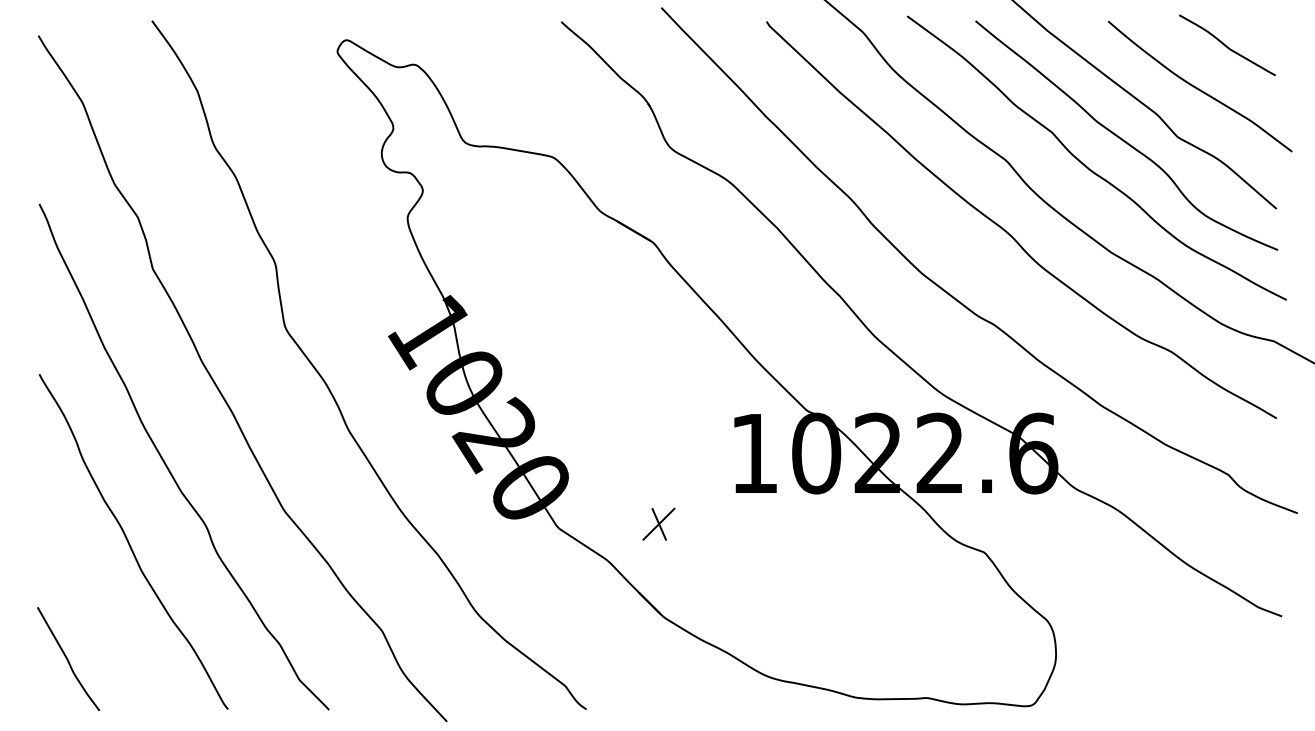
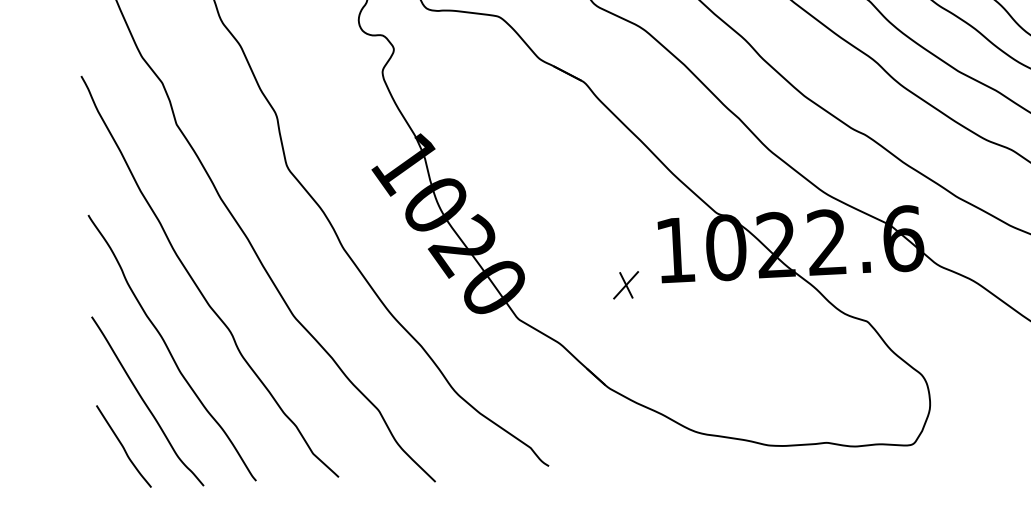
part: (658, 523) -> (625, 284), moved
curve: (97, 606) -> (145, 402), added

